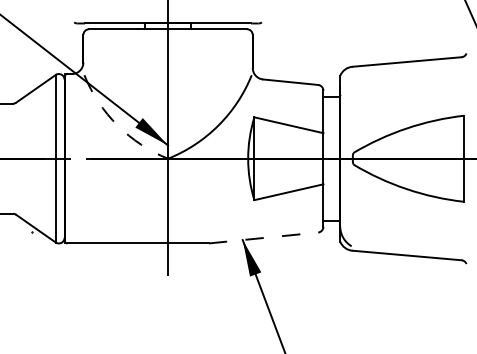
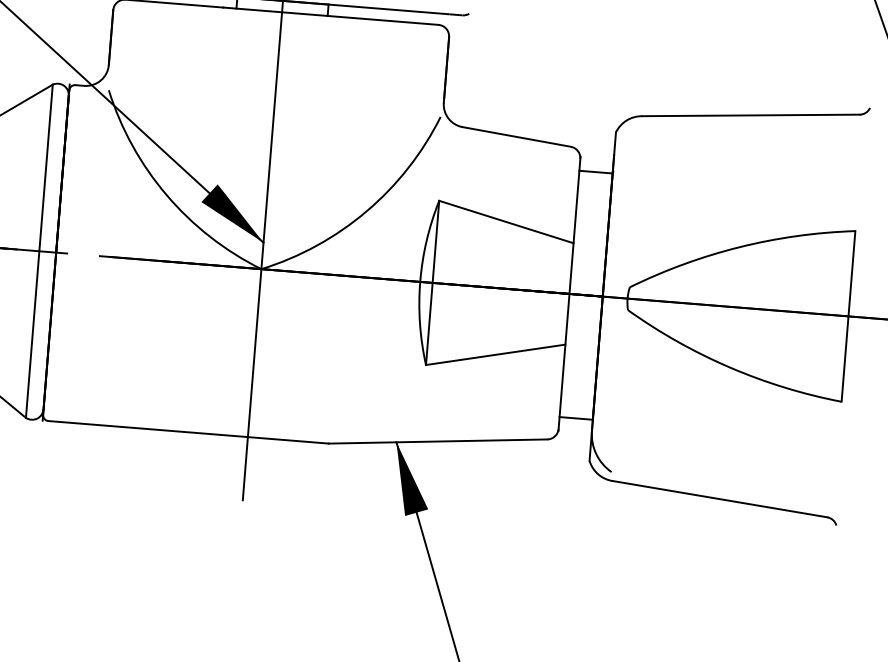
arc: (117, 125) -> (166, 195), dashed -> solid
line: (263, 237) -> (438, 440), dashed -> solid

